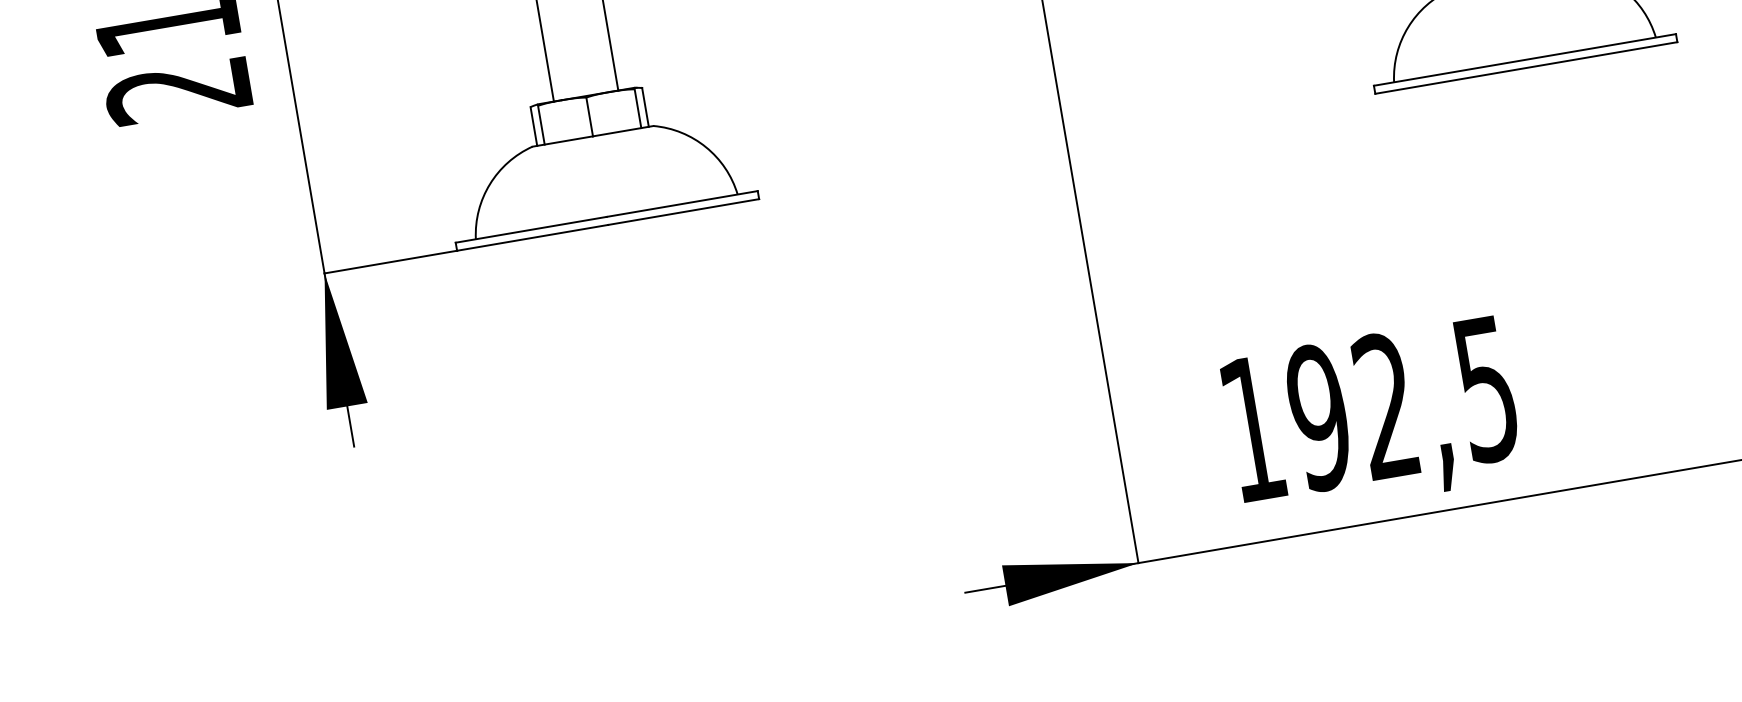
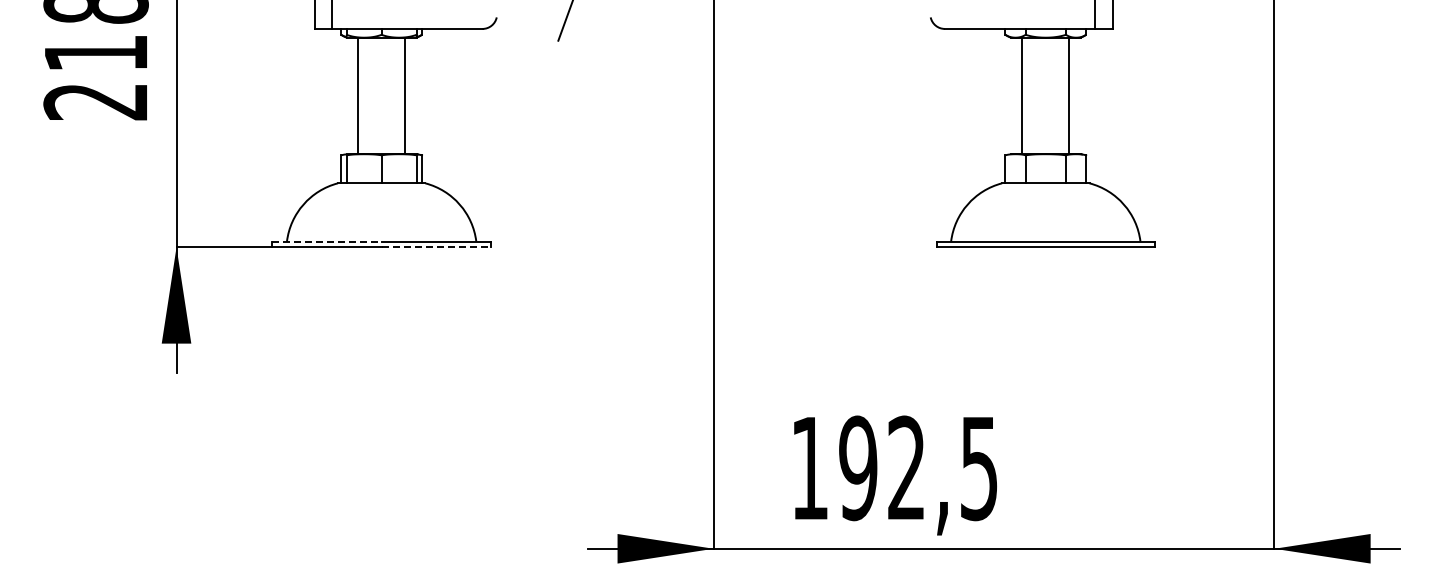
line: (684, 212) -> (436, 247), solid -> dashed
line: (531, 229) -> (327, 241), solid -> dashed

